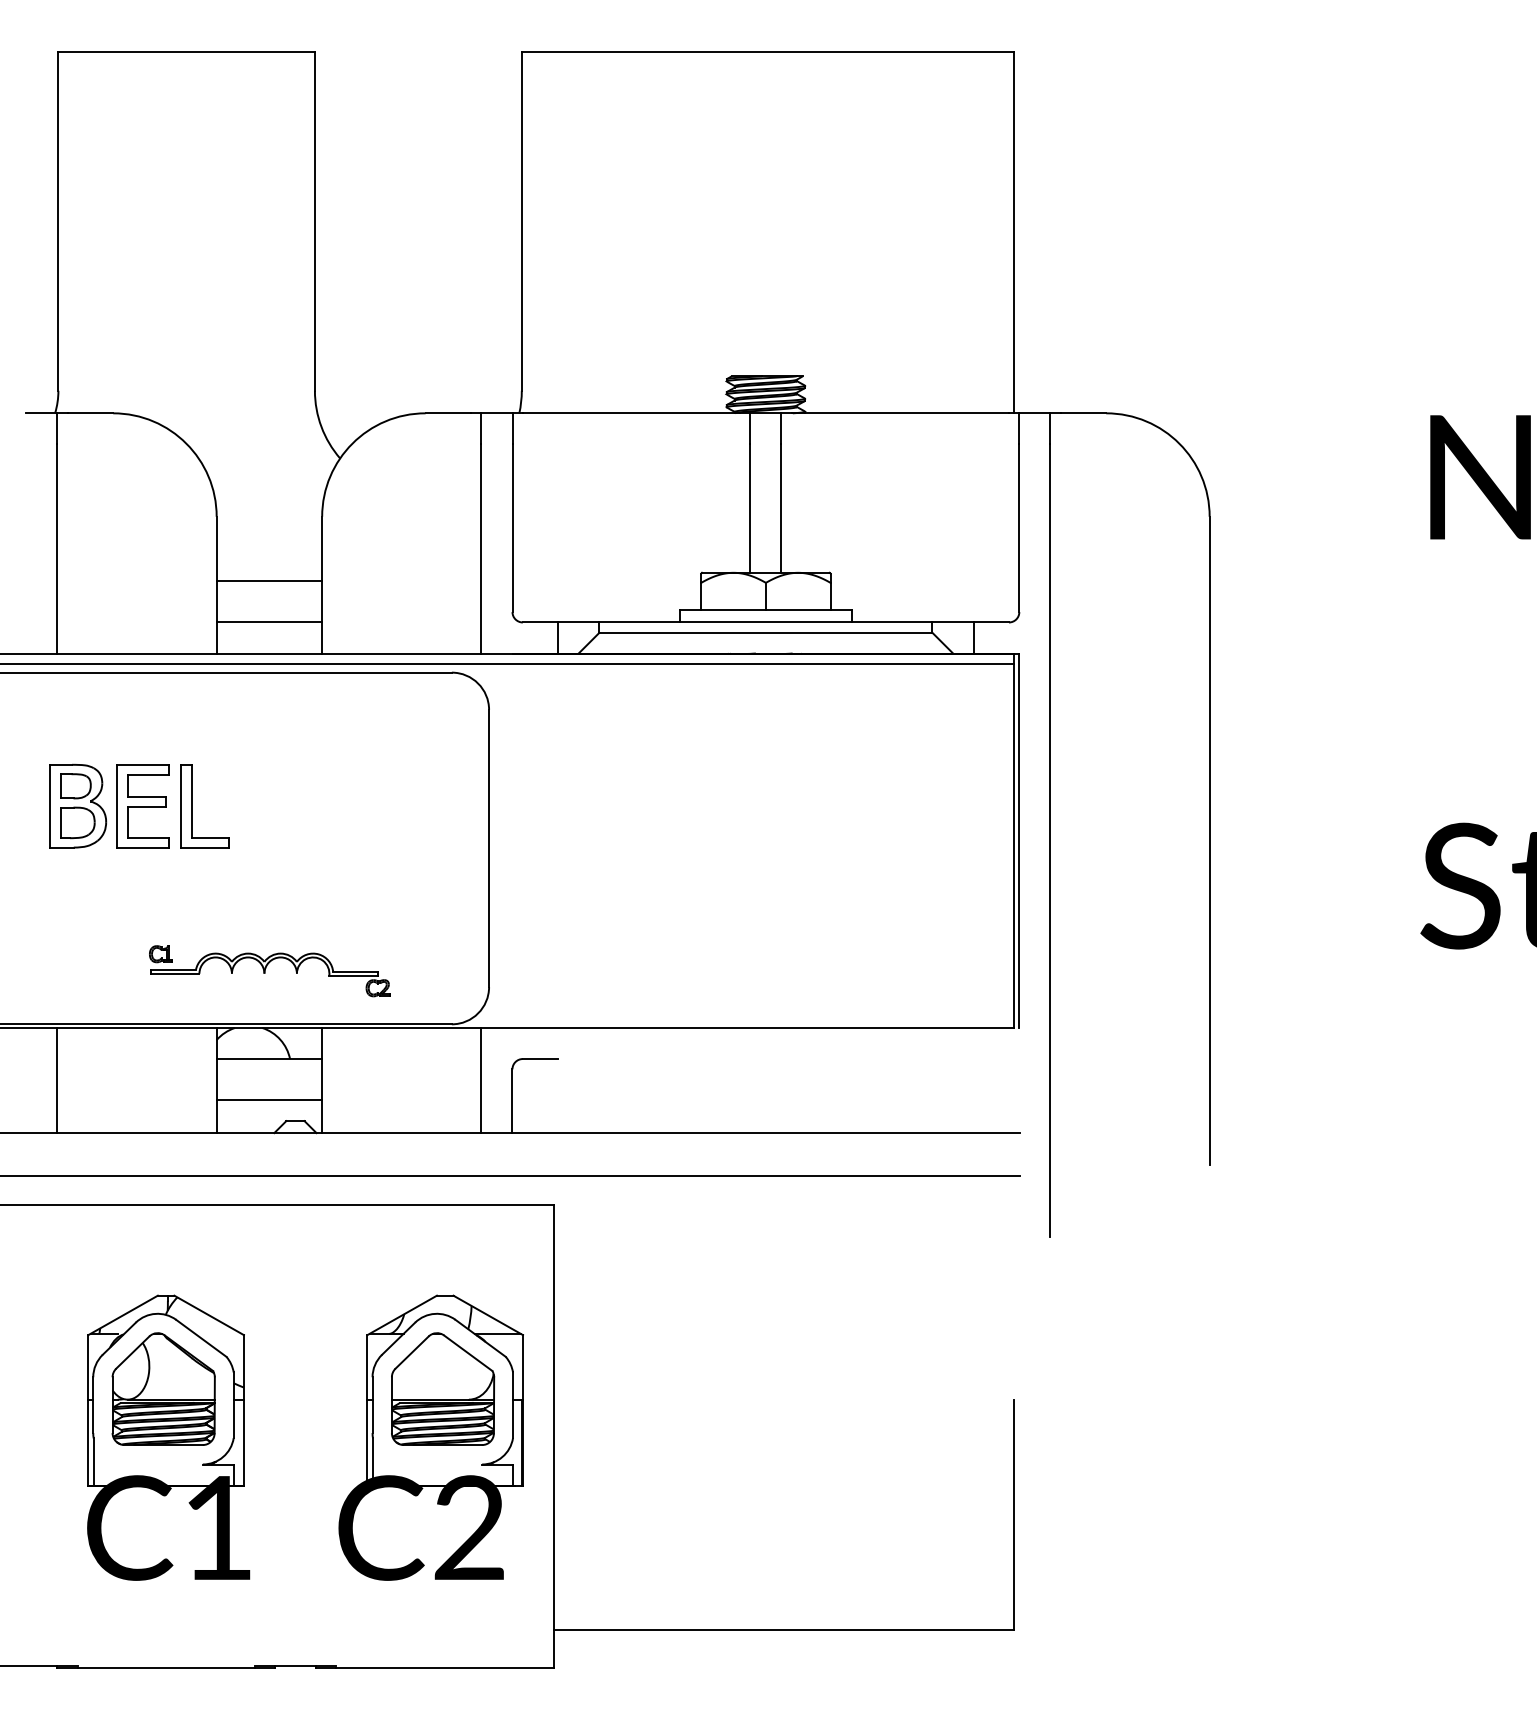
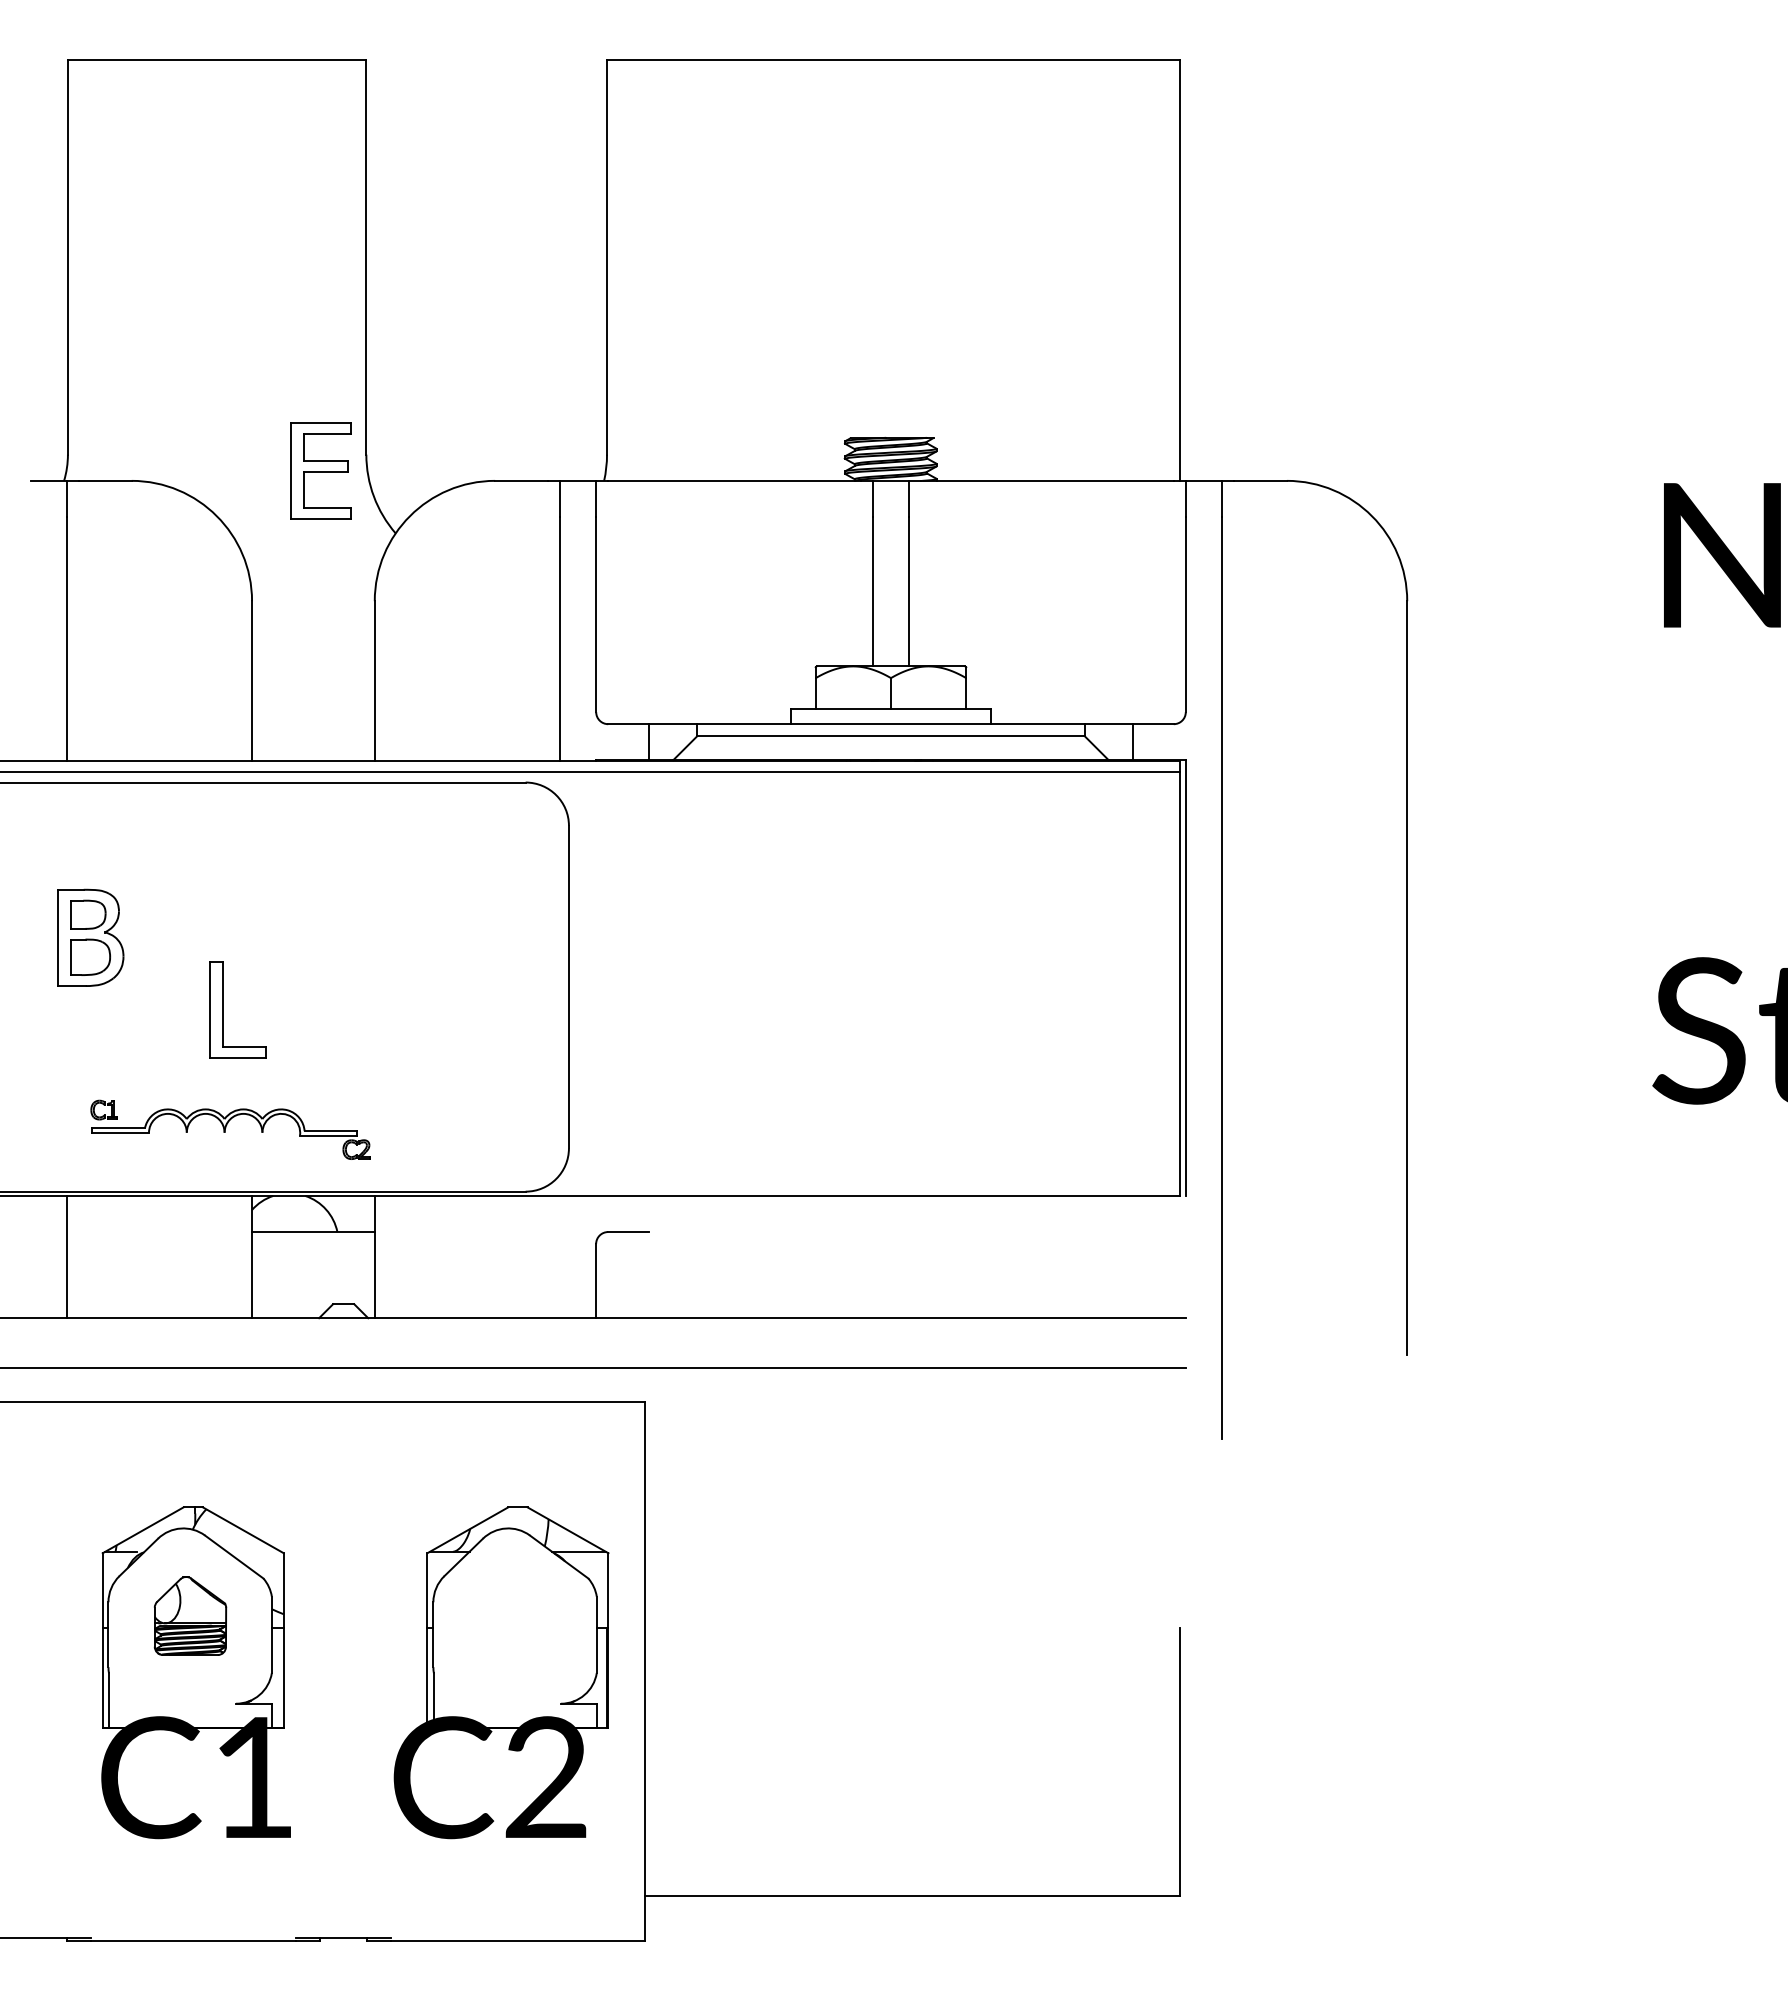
line: (269, 581) -> (313, 676), removed
line: (269, 622) -> (313, 724), removed
part: (142, 805) -> (320, 470), moved
part: (192, 805) -> (223, 1009), moved
part: (269, 970) -> (230, 1129), moved
line: (481, 1080) -> (560, 1256), removed
line: (268, 1100) -> (312, 1280), removed
part: (163, 1388) -> (190, 1615), size x0.6
part: (443, 1388) -> (515, 1615), removed

